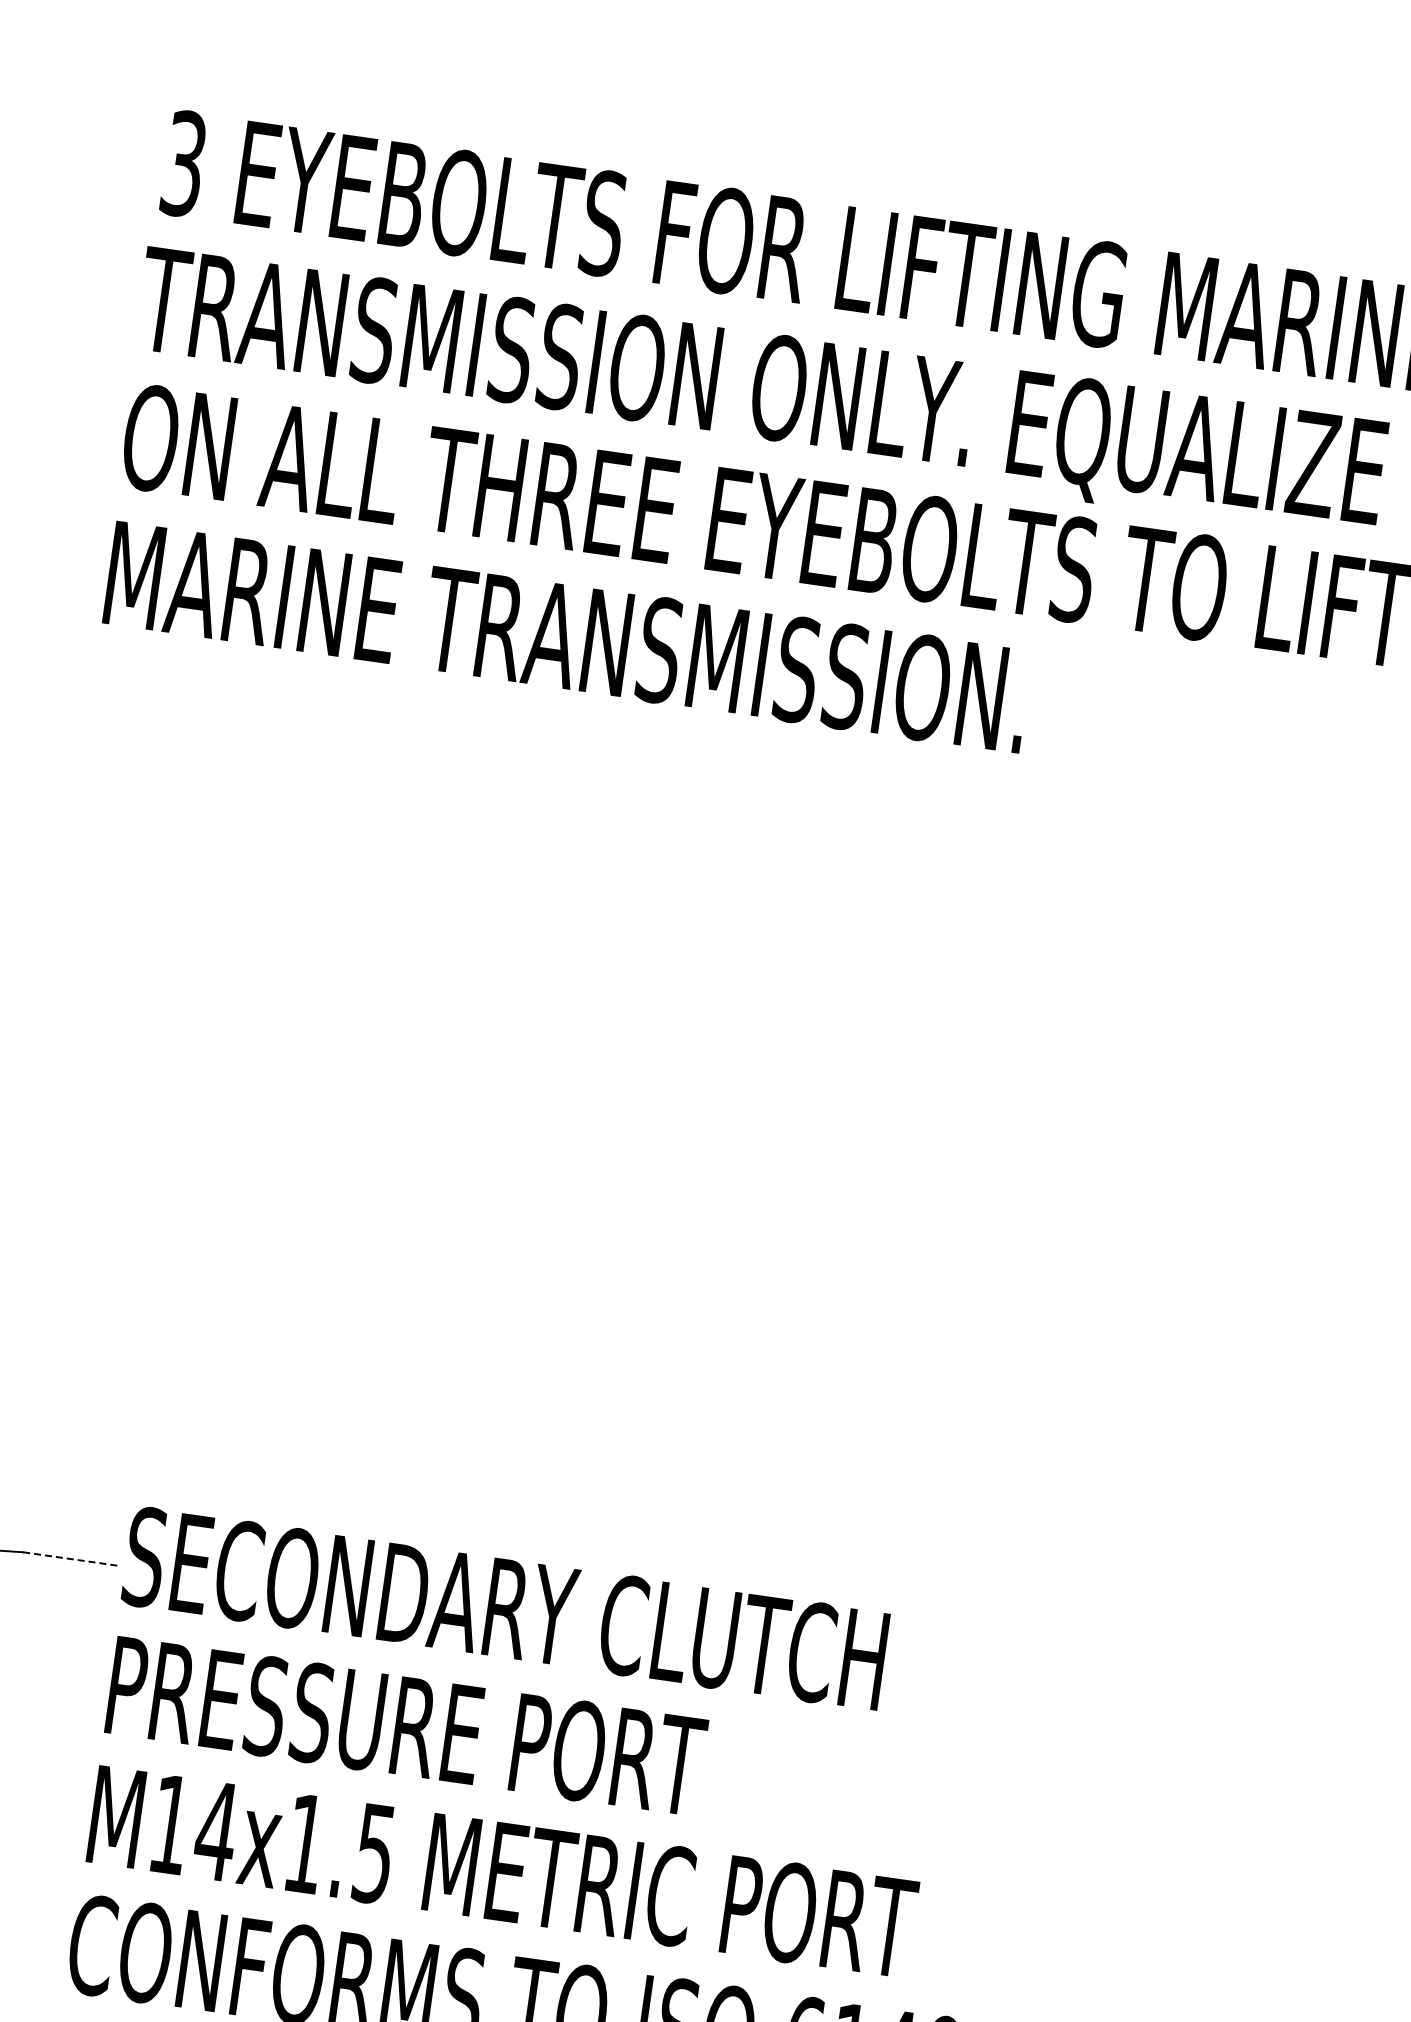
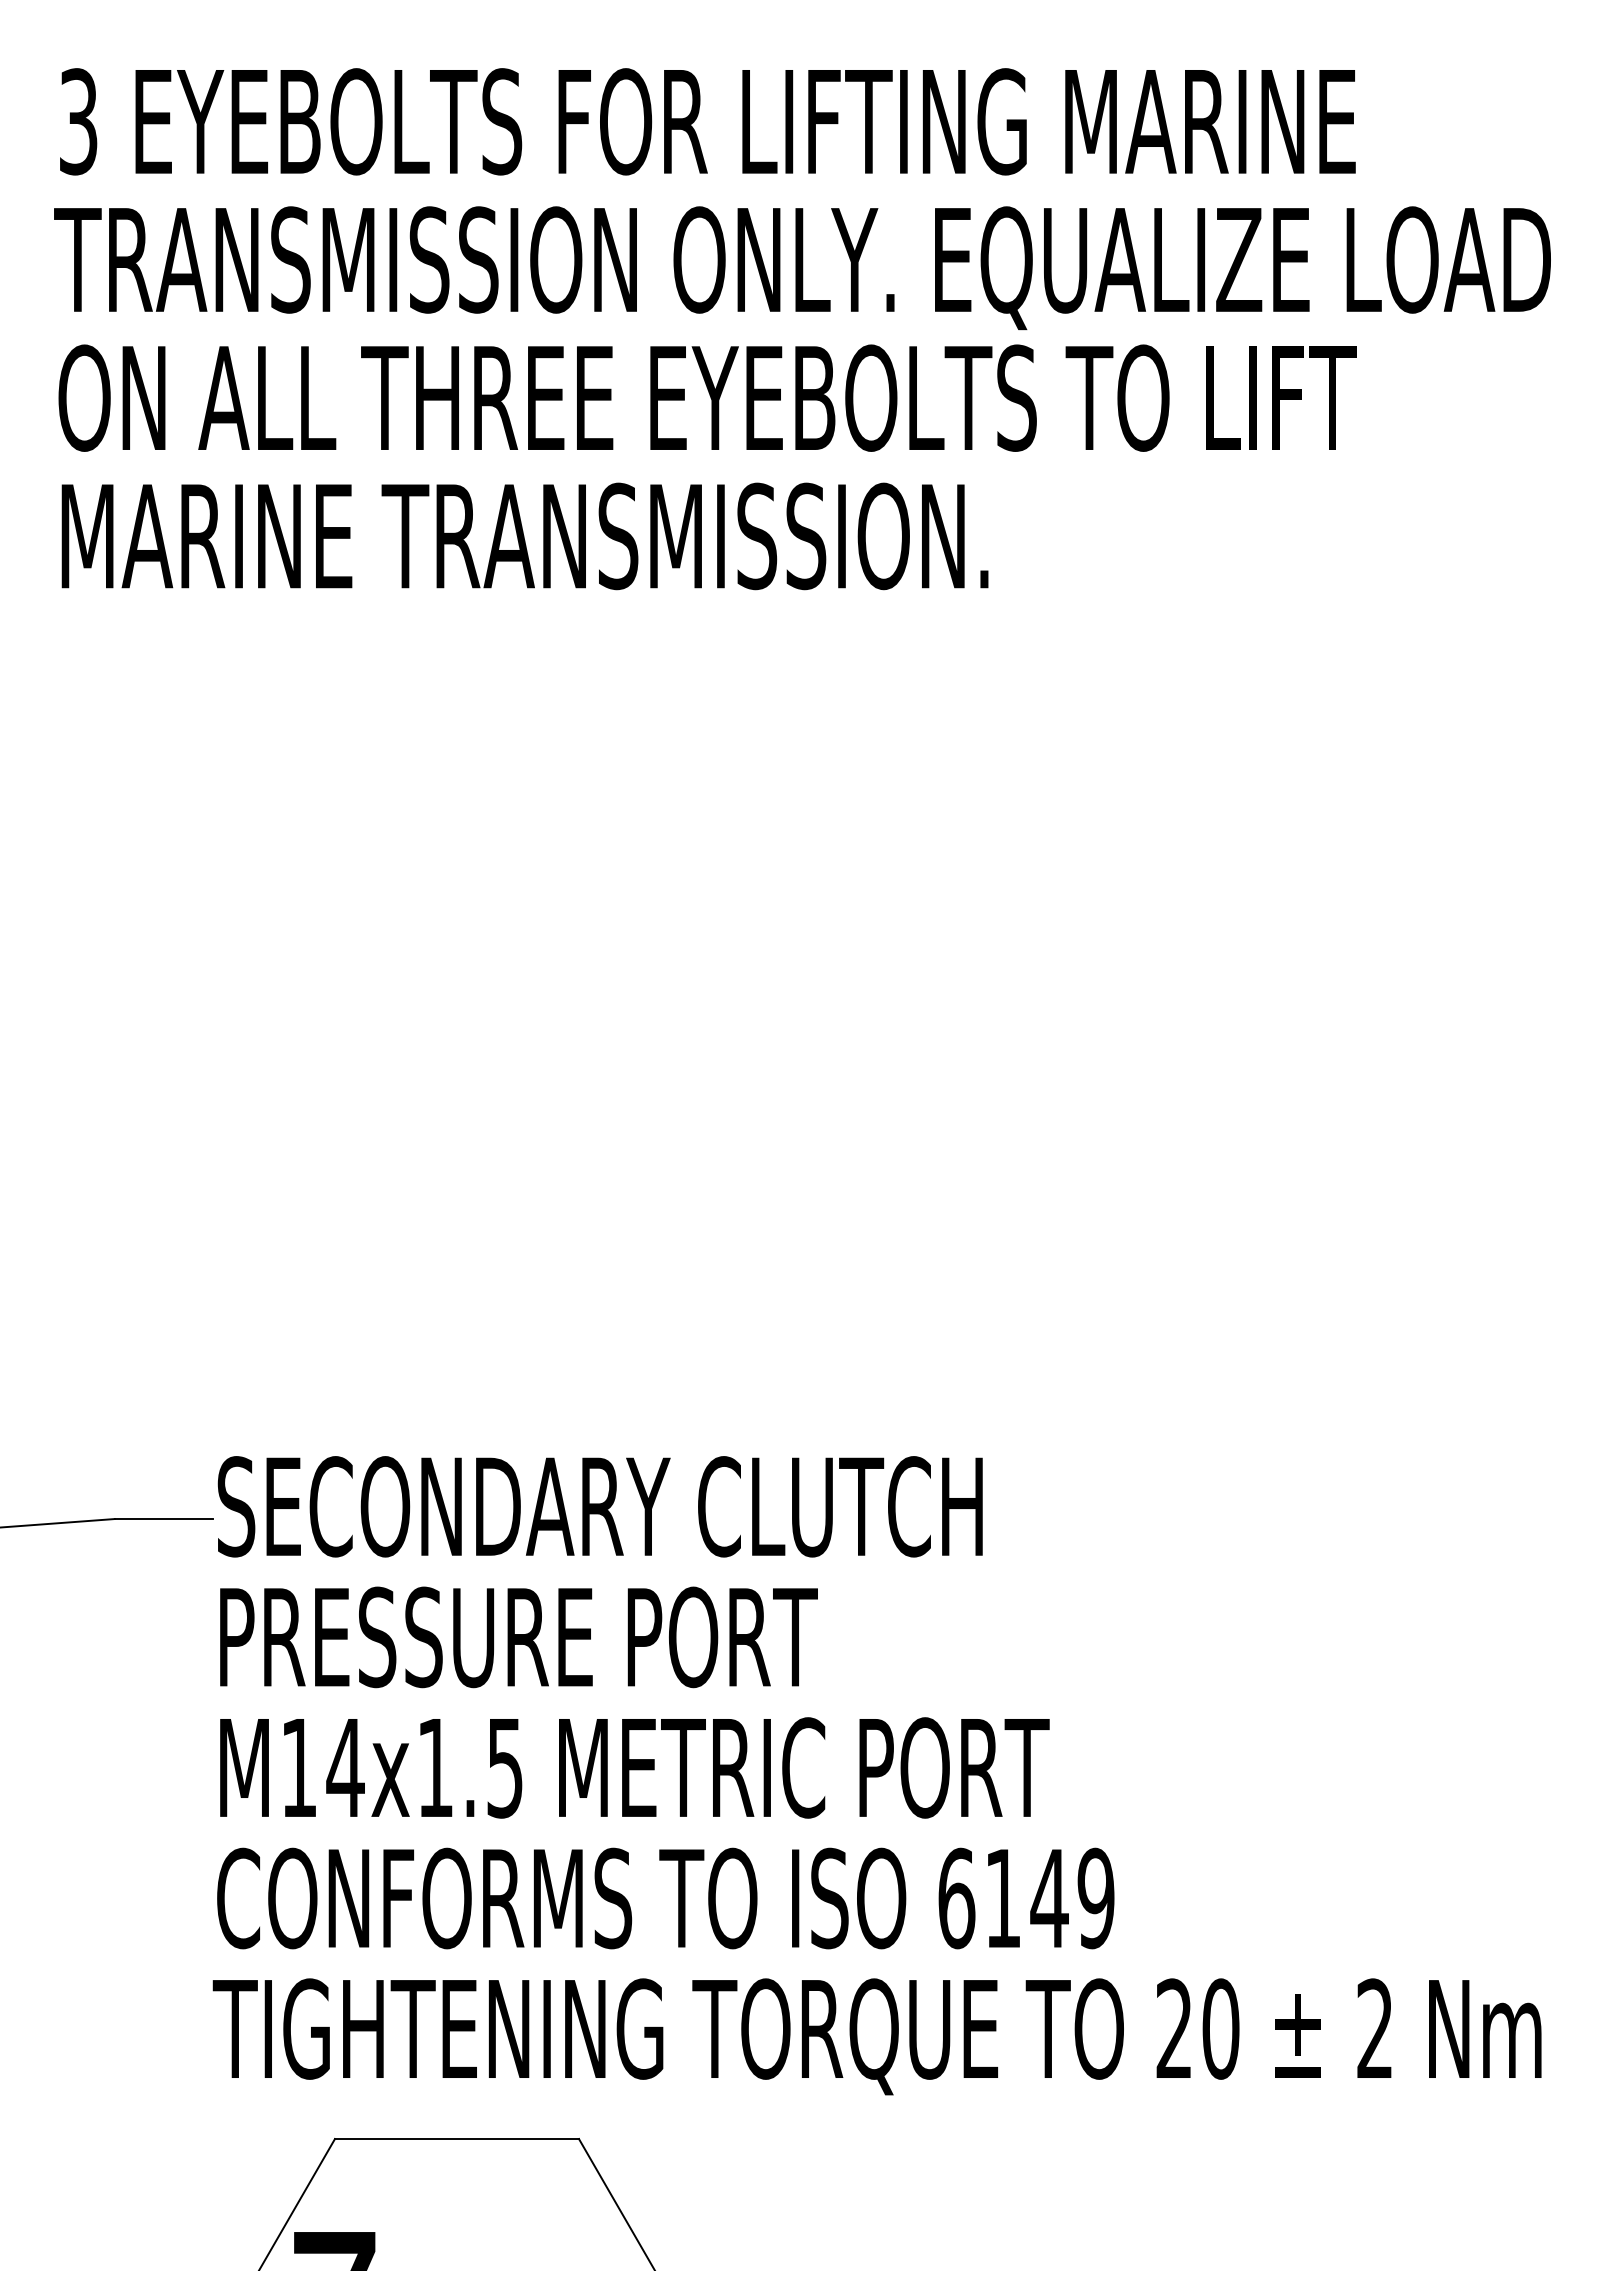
line: (71, 1559) -> (163, 1519), dashed -> solid

